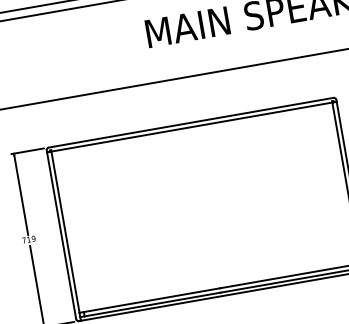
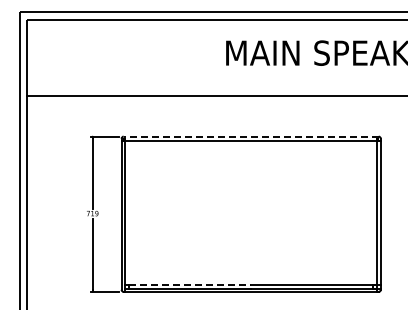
line: (190, 122) -> (250, 136), solid -> dashed
line: (152, 299) -> (190, 284), solid -> dashed

